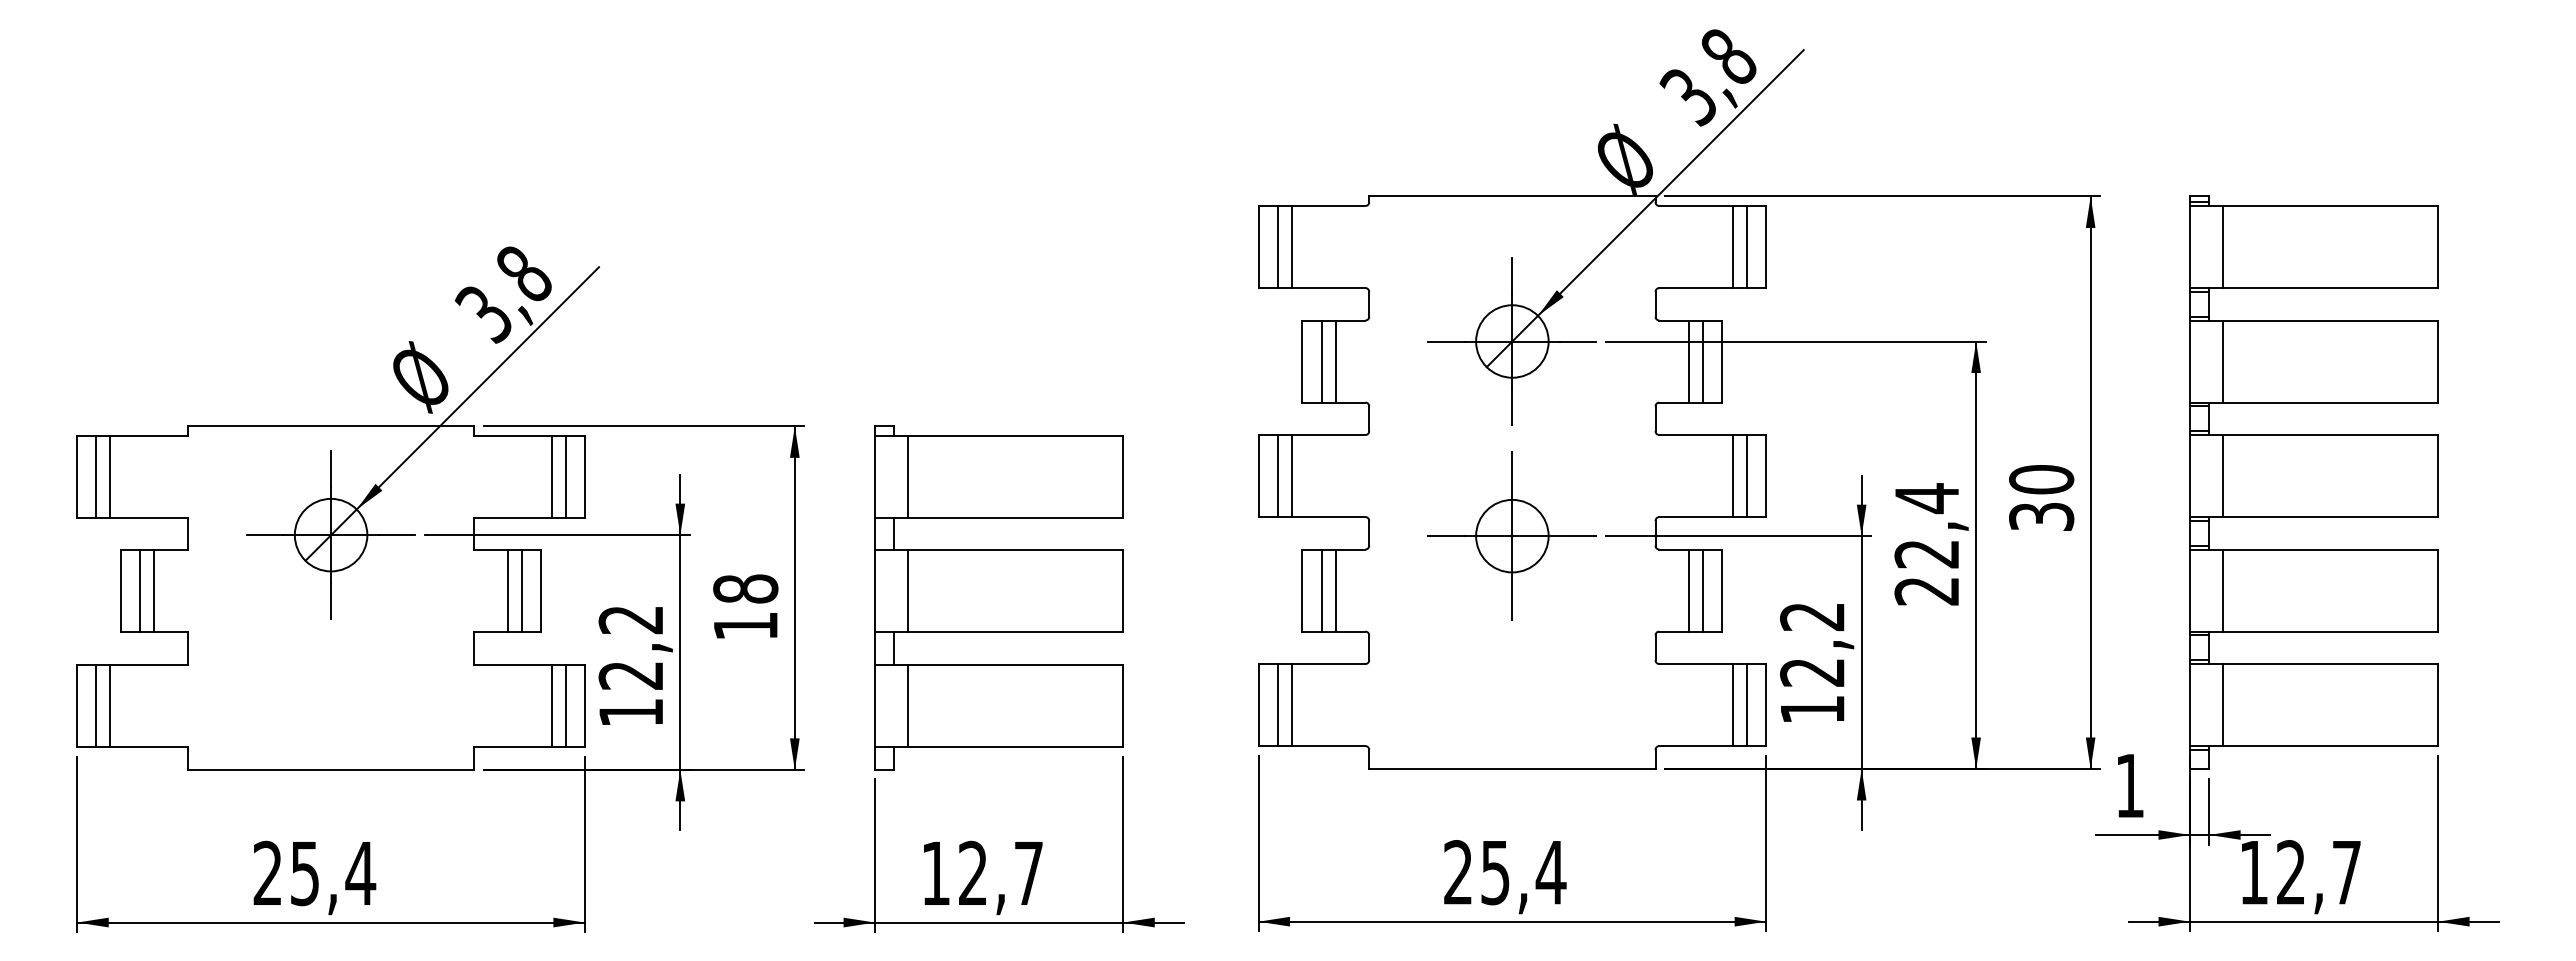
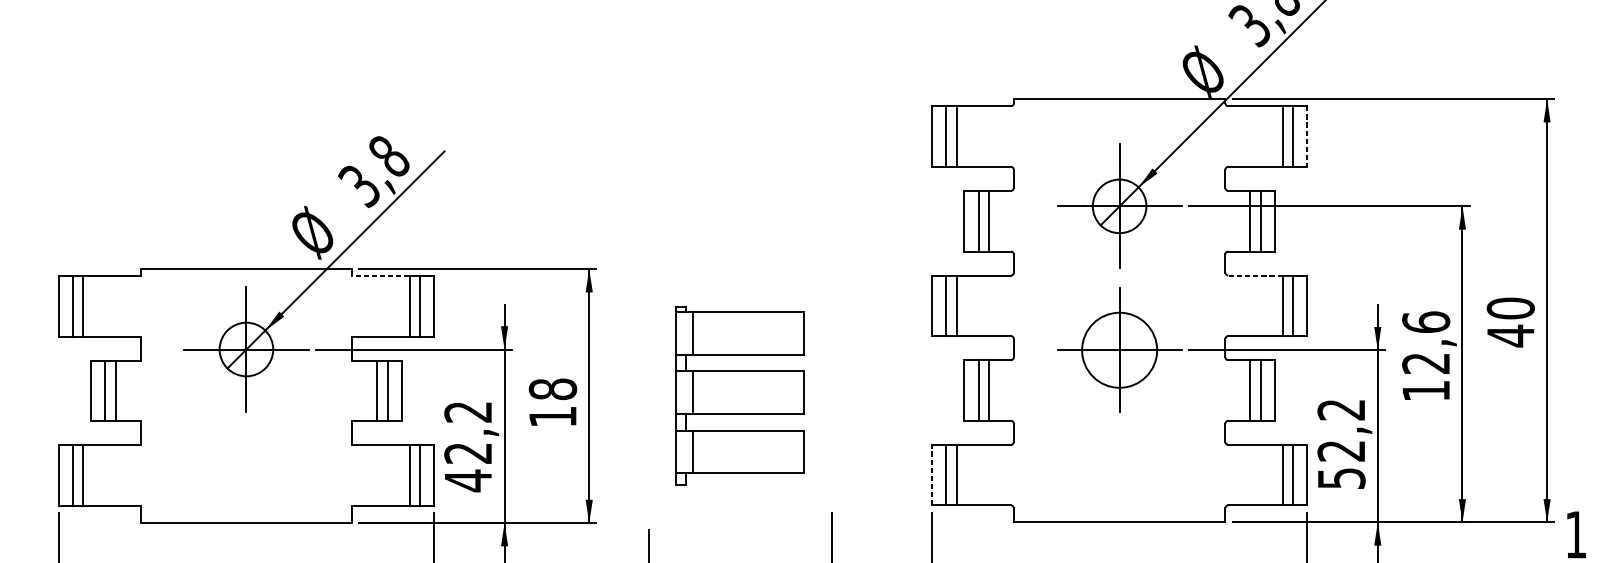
line: (1766, 247) -> (1307, 136), solid -> dashed
line: (513, 435) -> (381, 275), solid -> dashed
line: (1696, 435) -> (1255, 275), solid -> dashed
text: (2041, 516) -> (1510, 335), 30 -> 40
circle: (1512, 535) -> (1119, 349), size x1.4
text: (1926, 544) -> (1425, 356), 22,4 -> 12,6
part: (998, 597) -> (739, 395), size x0.7
line: (1258, 704) -> (931, 474), solid -> dashed
text: (1813, 709) -> (1342, 478), 12,2 -> 52,2
text: (630, 712) -> (467, 480), 12,2 -> 42,2

